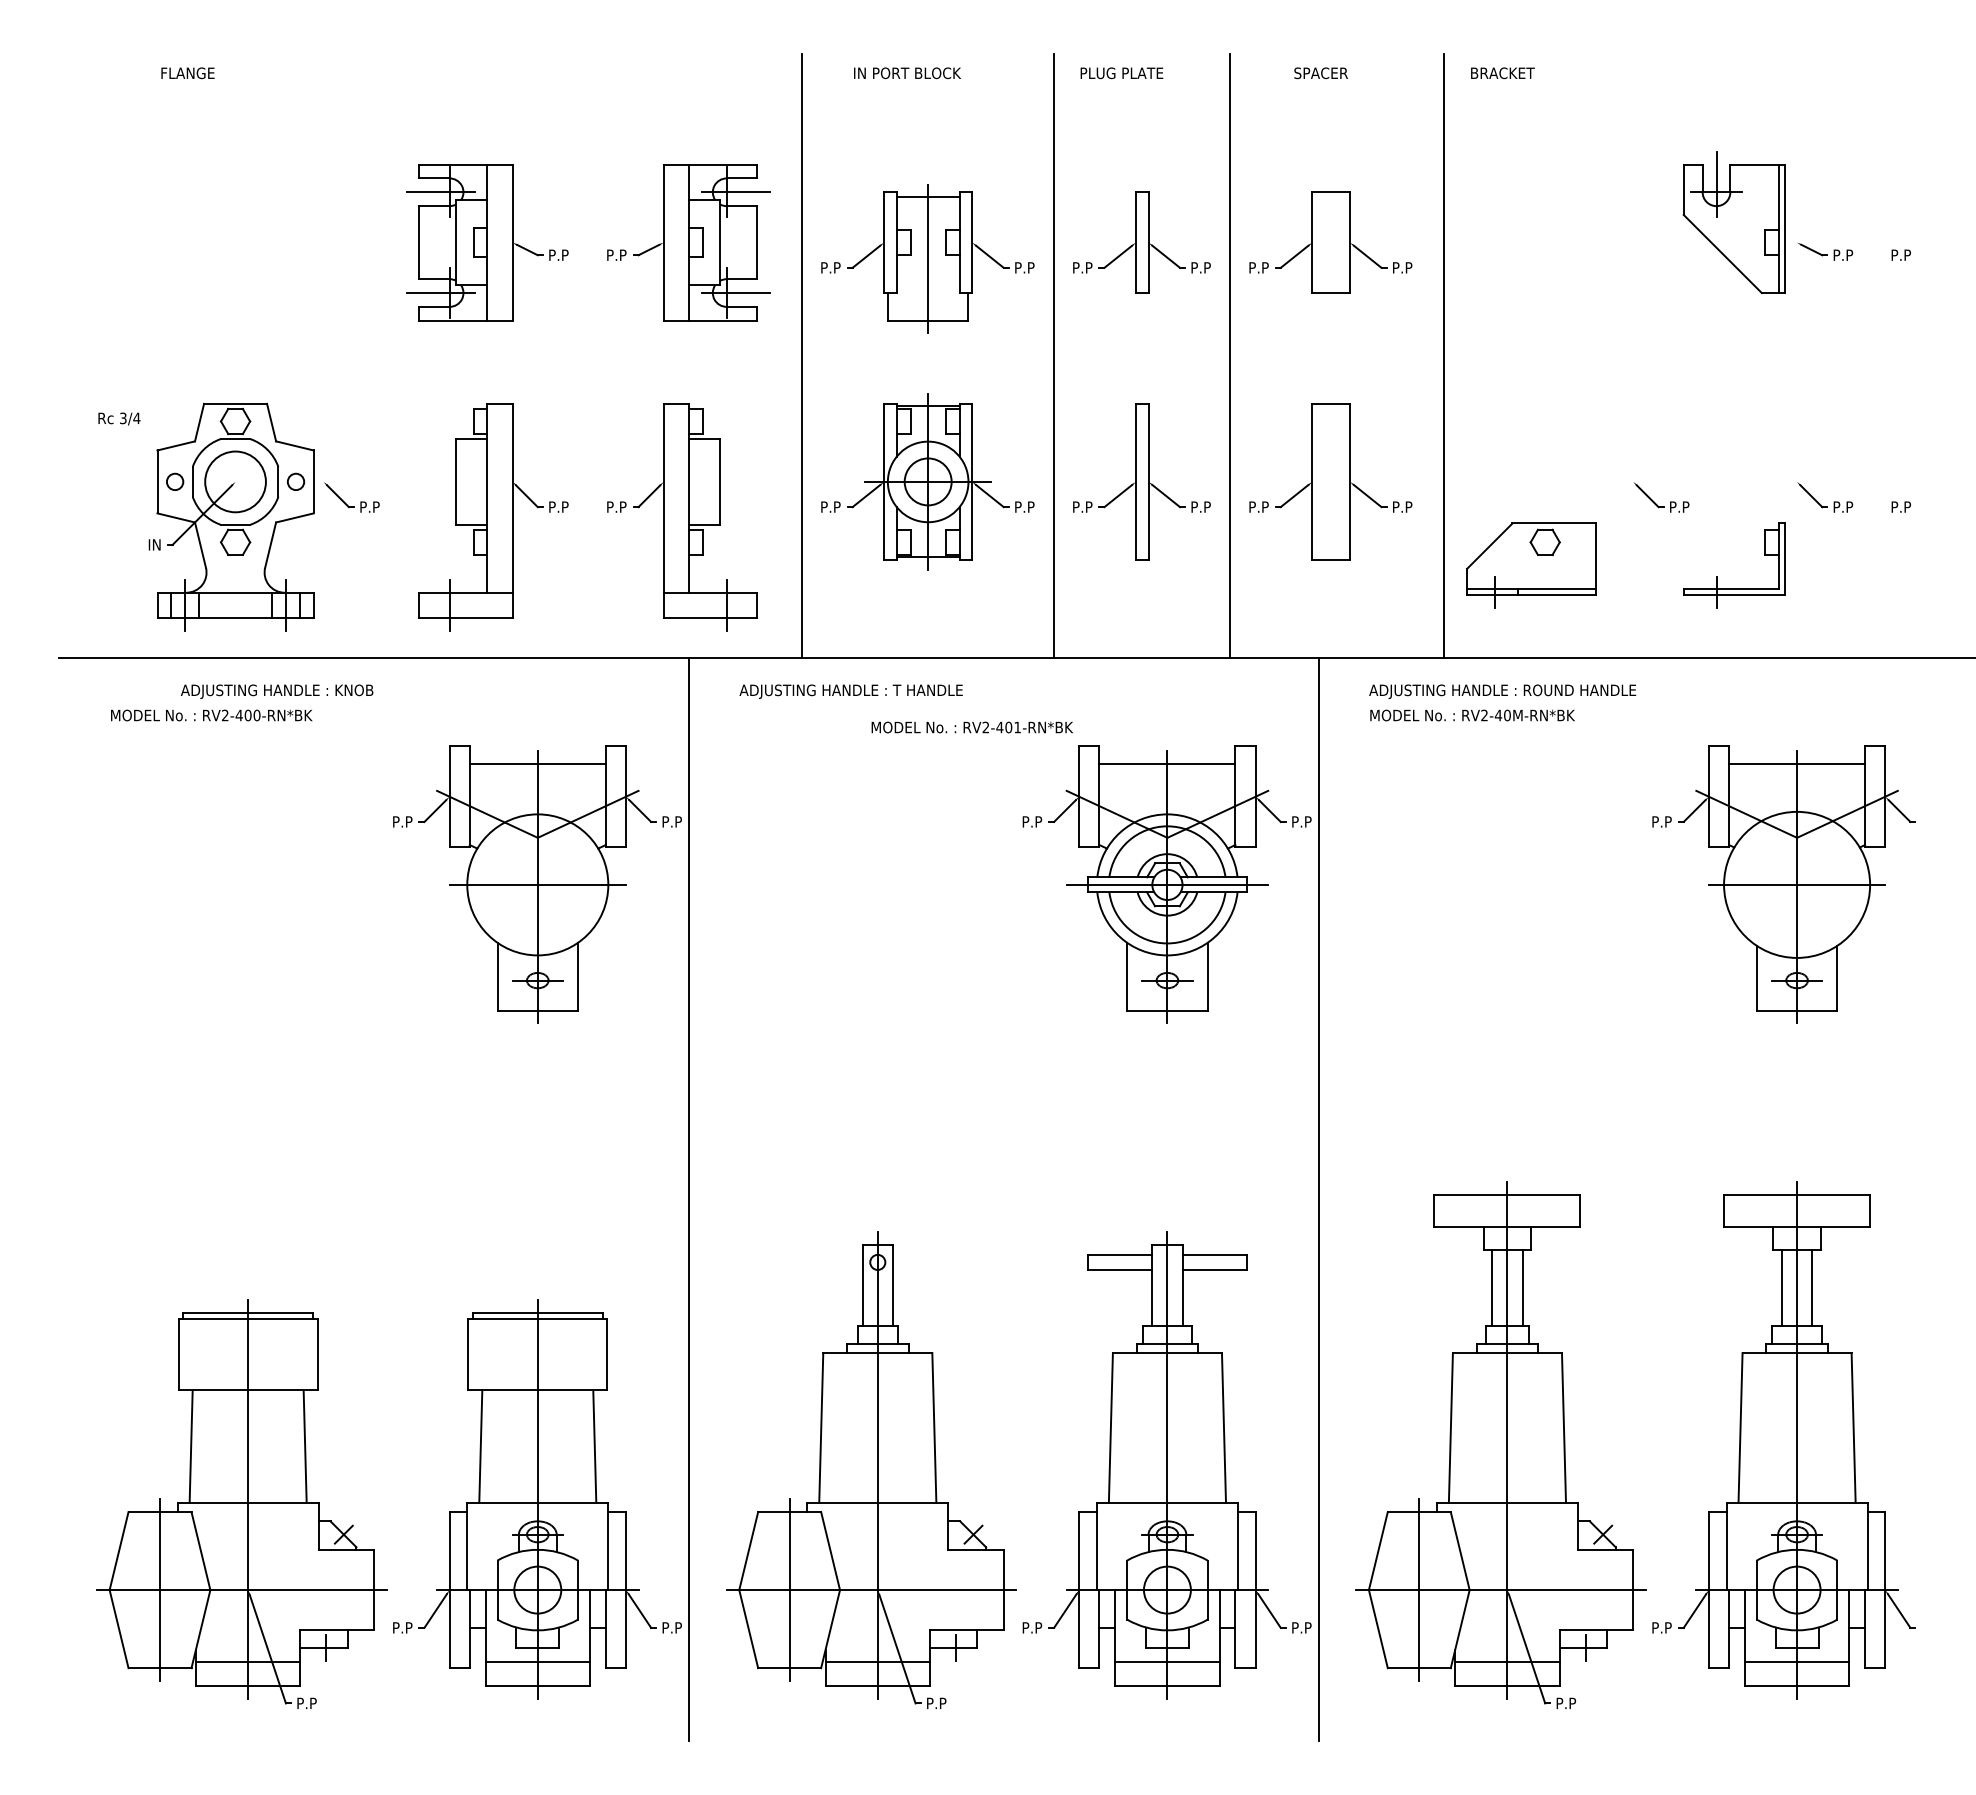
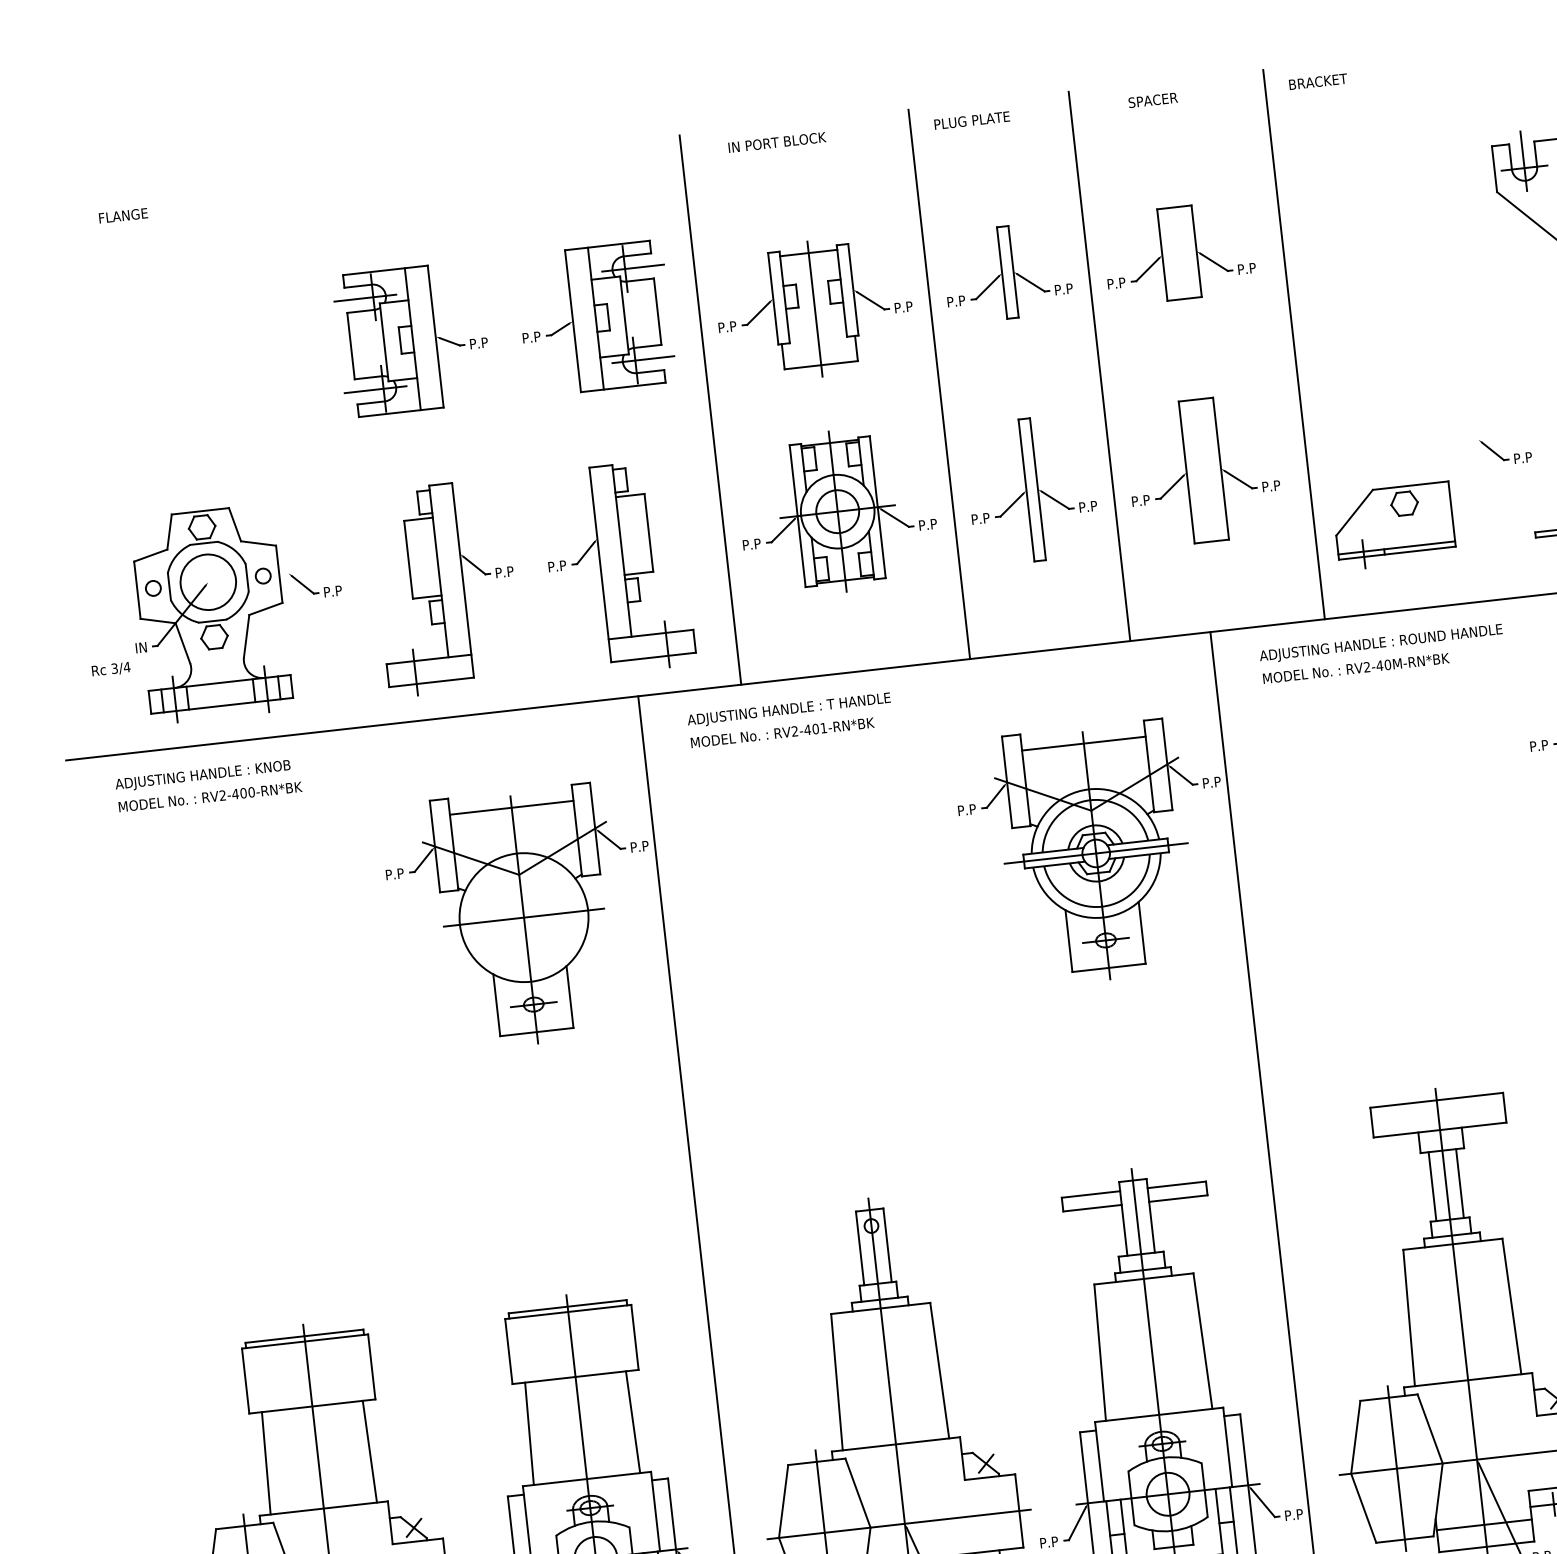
text: (119, 418) -> (111, 669), moved
text: (277, 691) -> (203, 775), moved
text: (971, 727) -> (781, 732), moved

